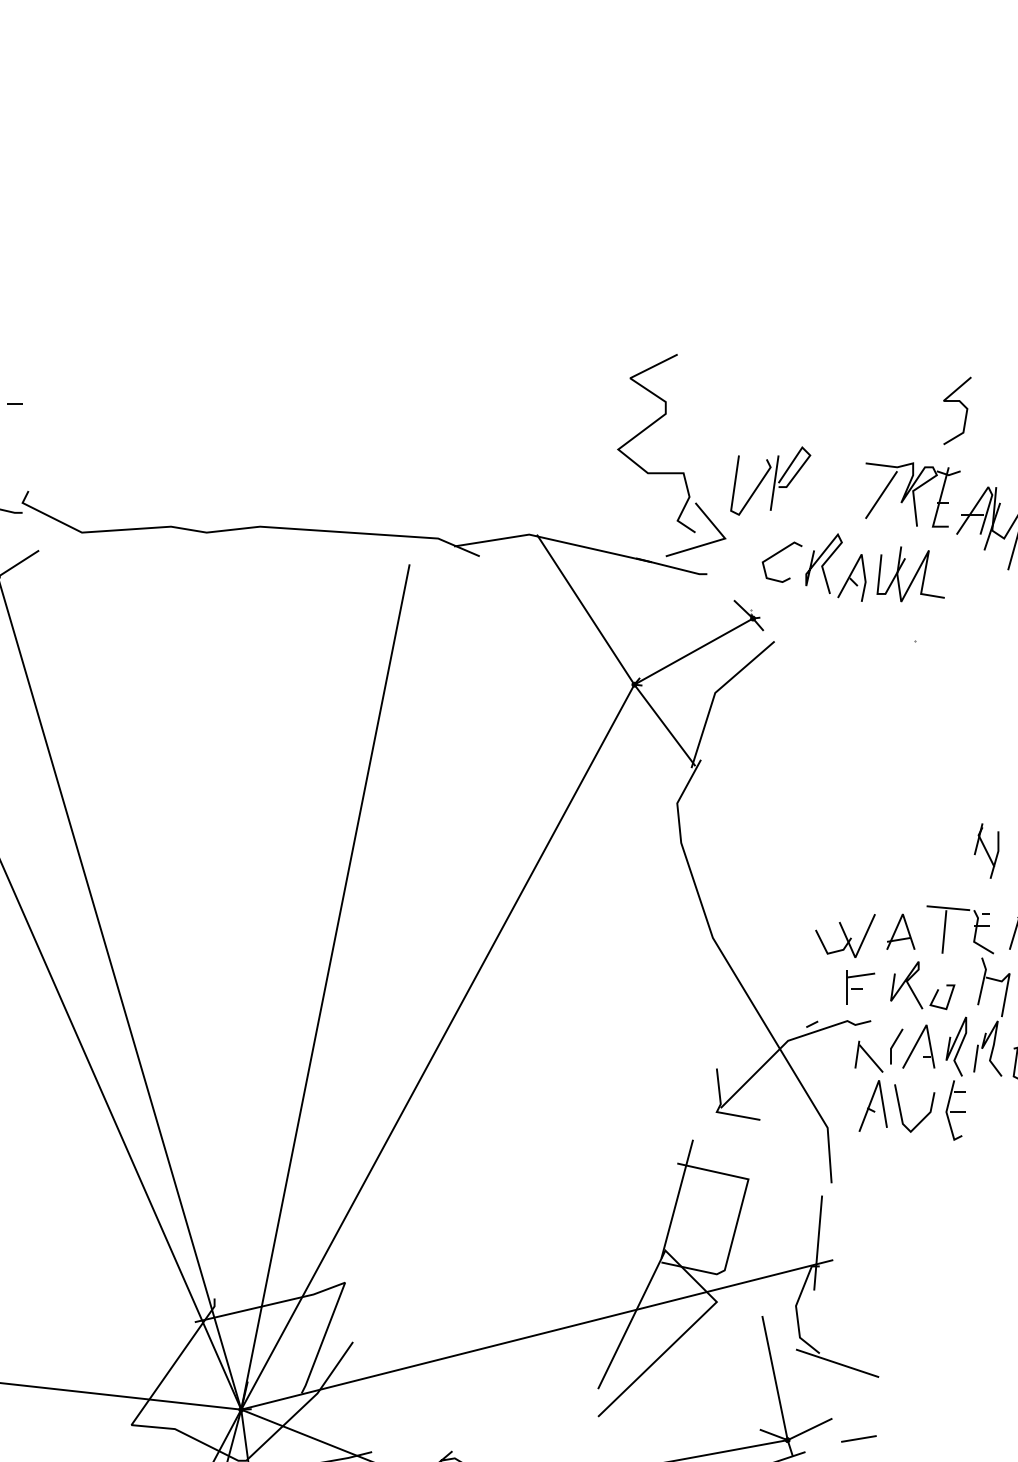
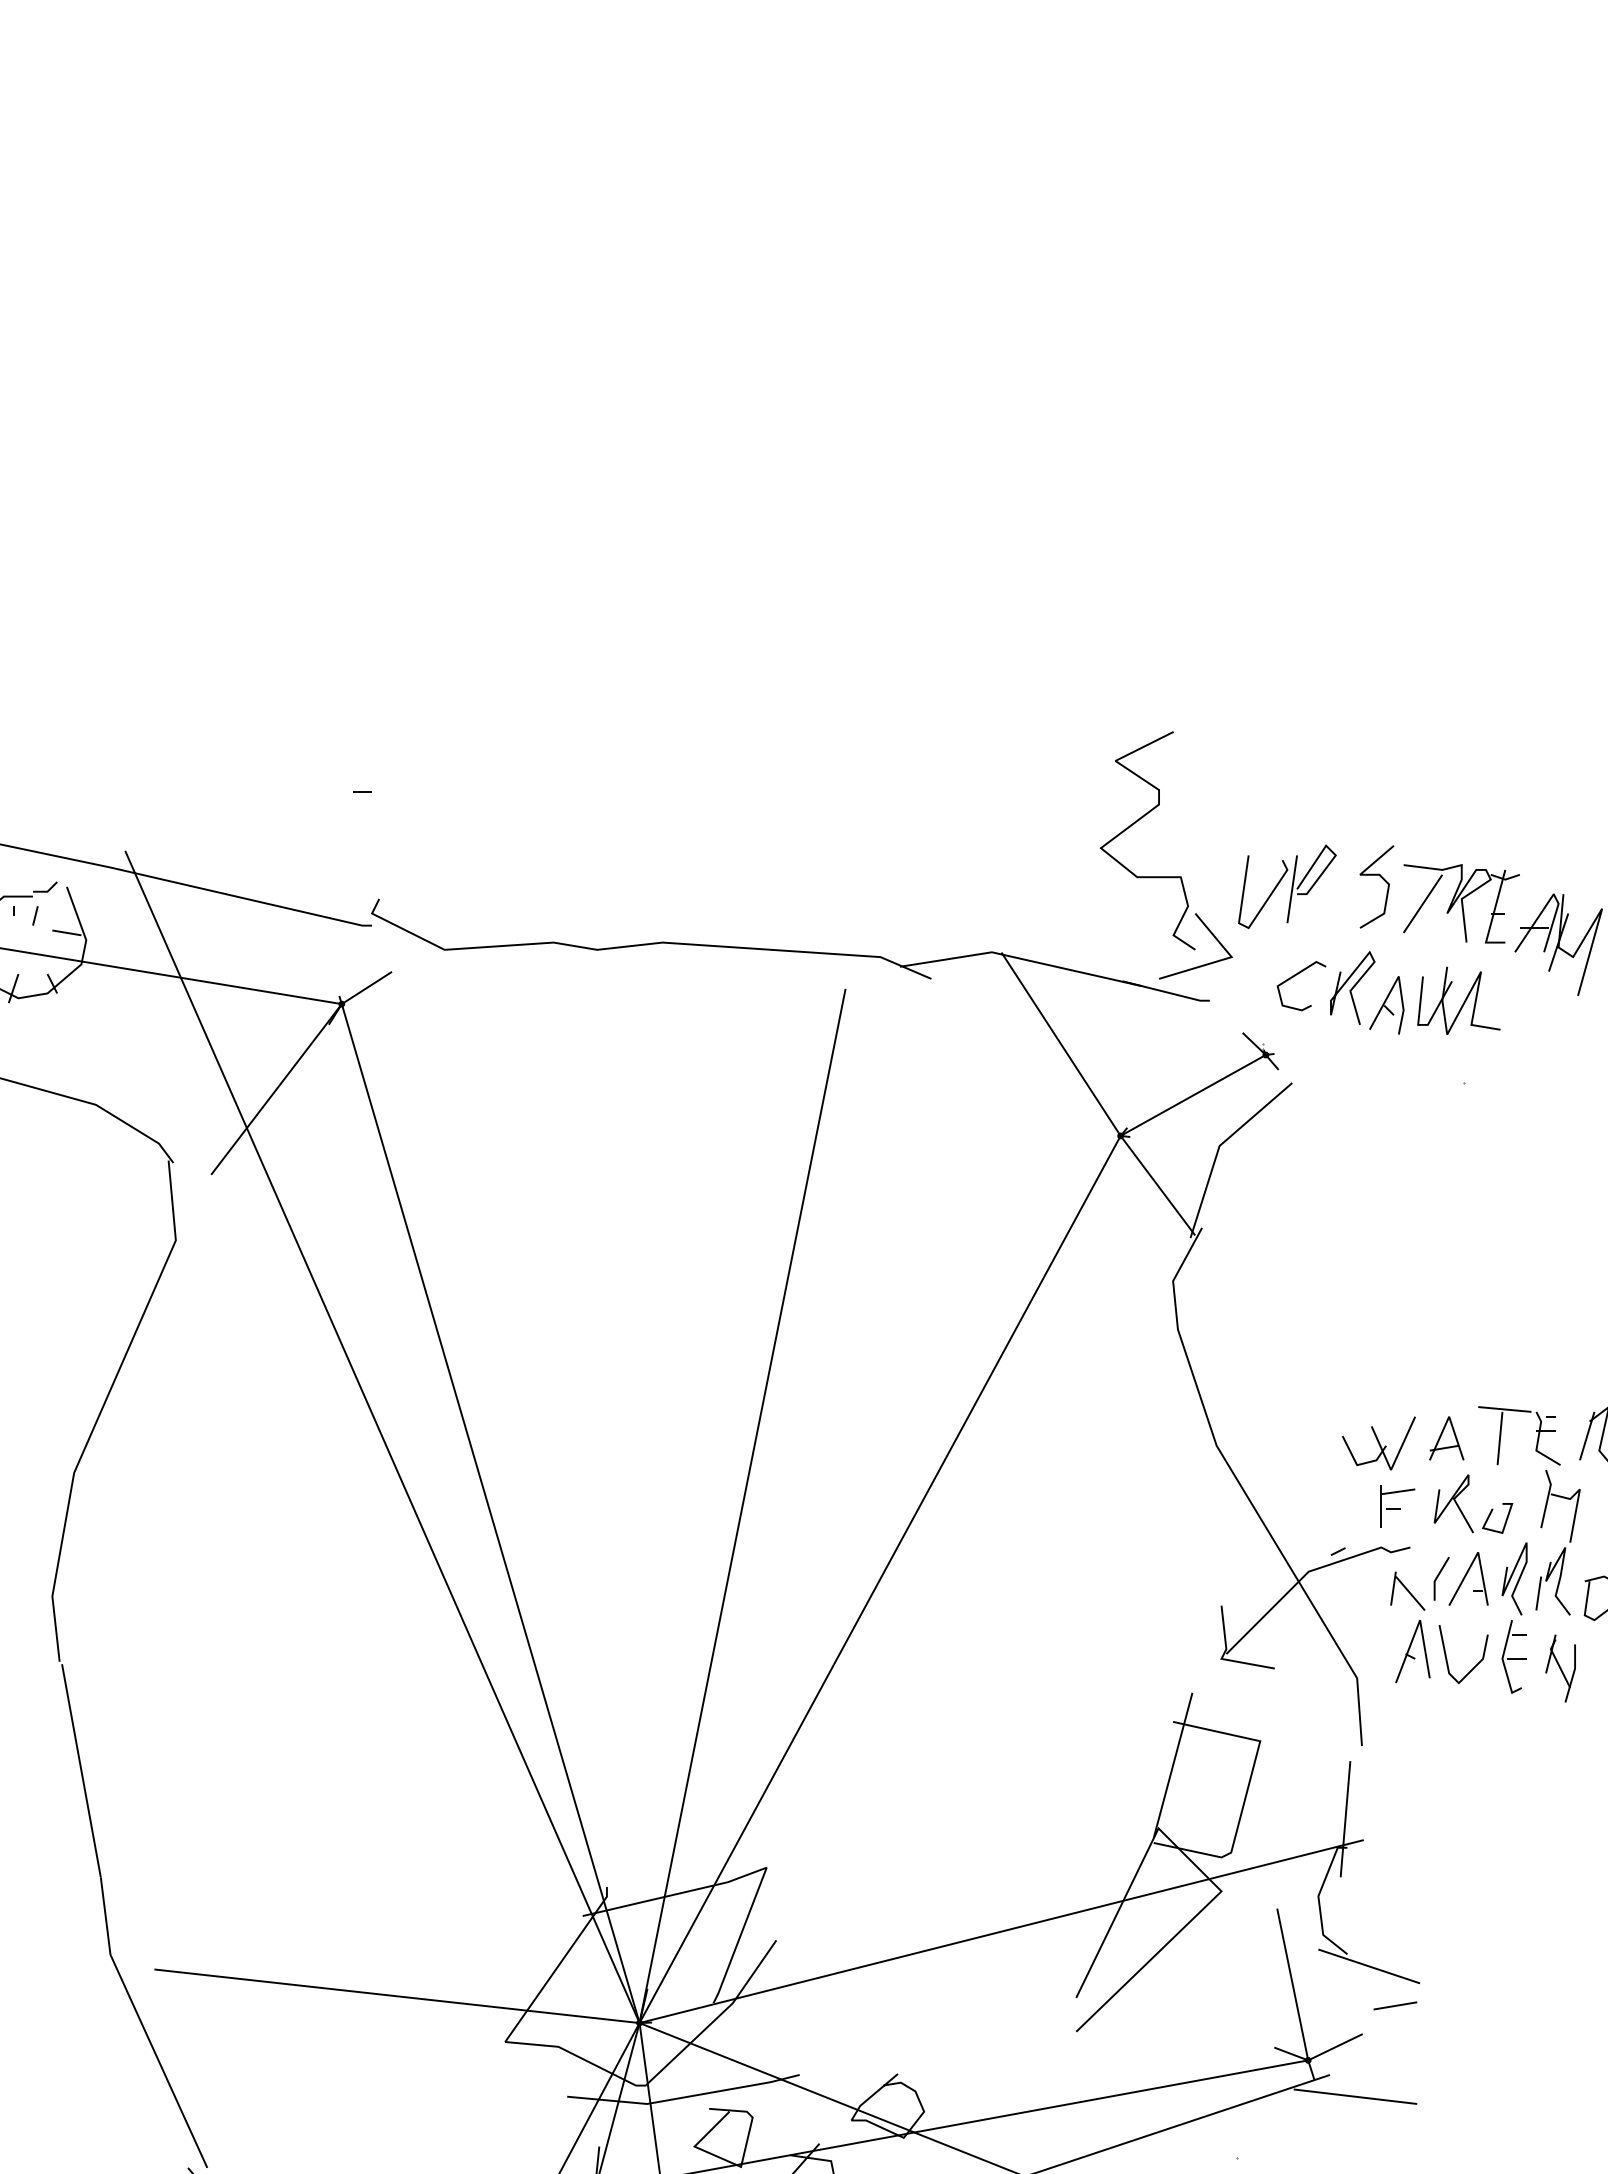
curve: (961, 404) -> (1382, 879), moved
part: (986, 851) -> (1560, 1668), moved
line: (859, 1438) -> (1395, 2005), moved

